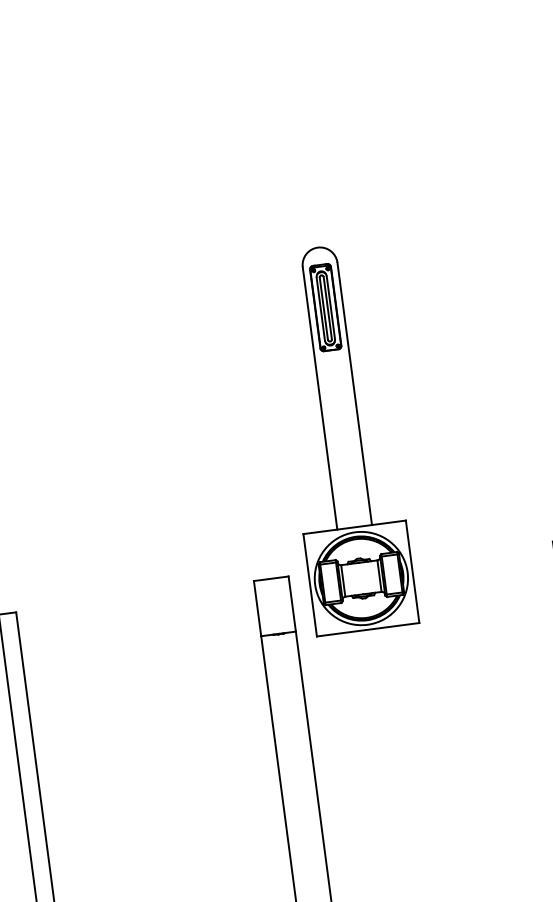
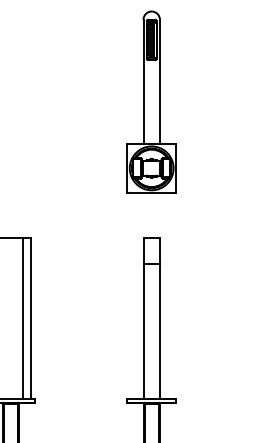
part: (342, 437) -> (151, 101), moved

